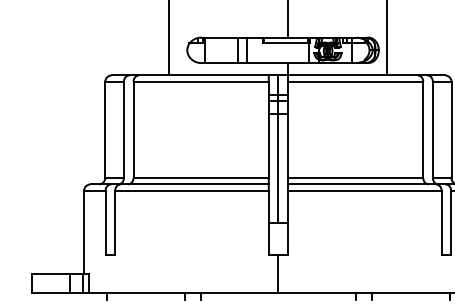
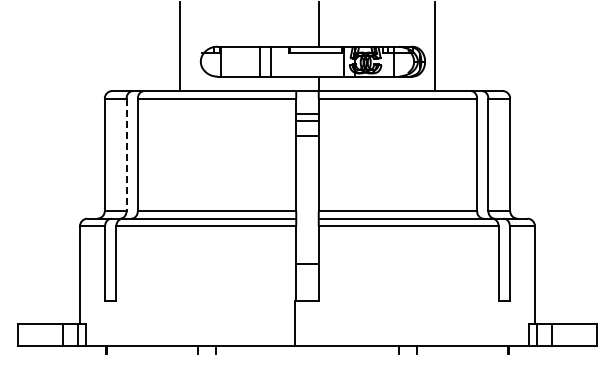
line: (123, 130) -> (126, 155), solid -> dashed
line: (278, 149) -> (307, 177), removed
line: (278, 273) -> (294, 323), moved

